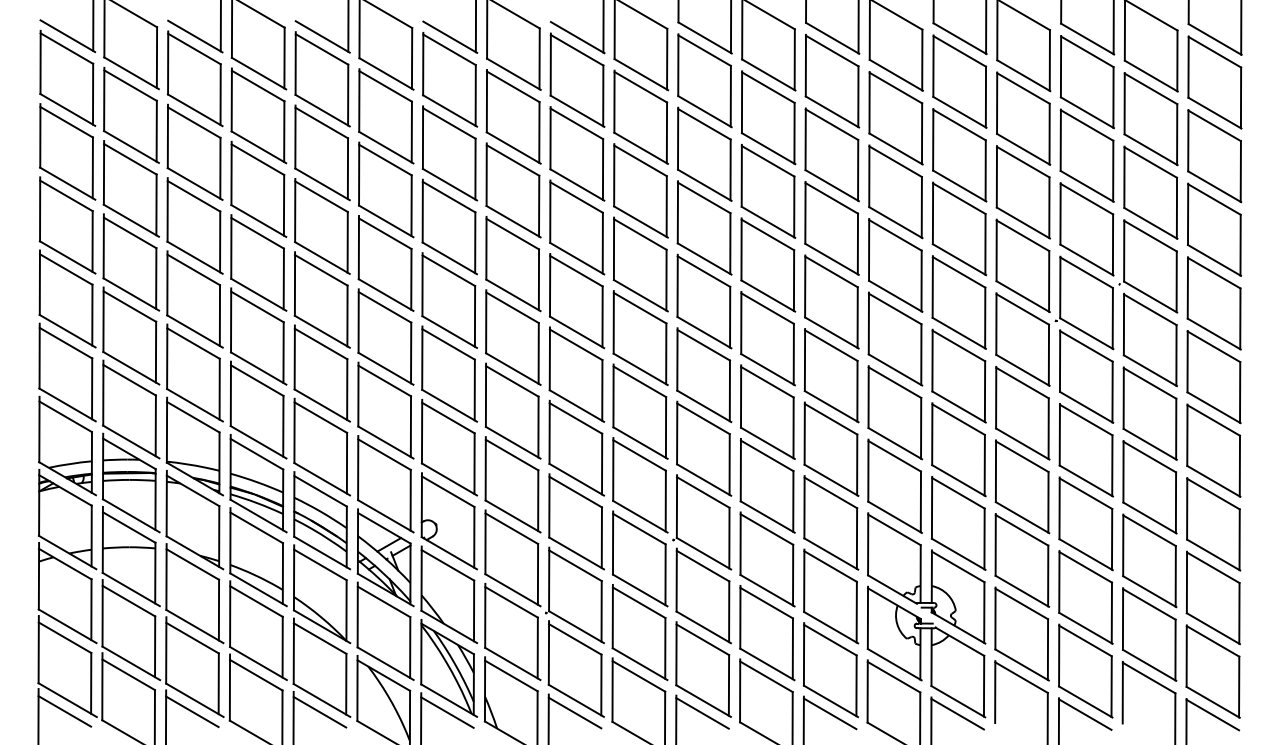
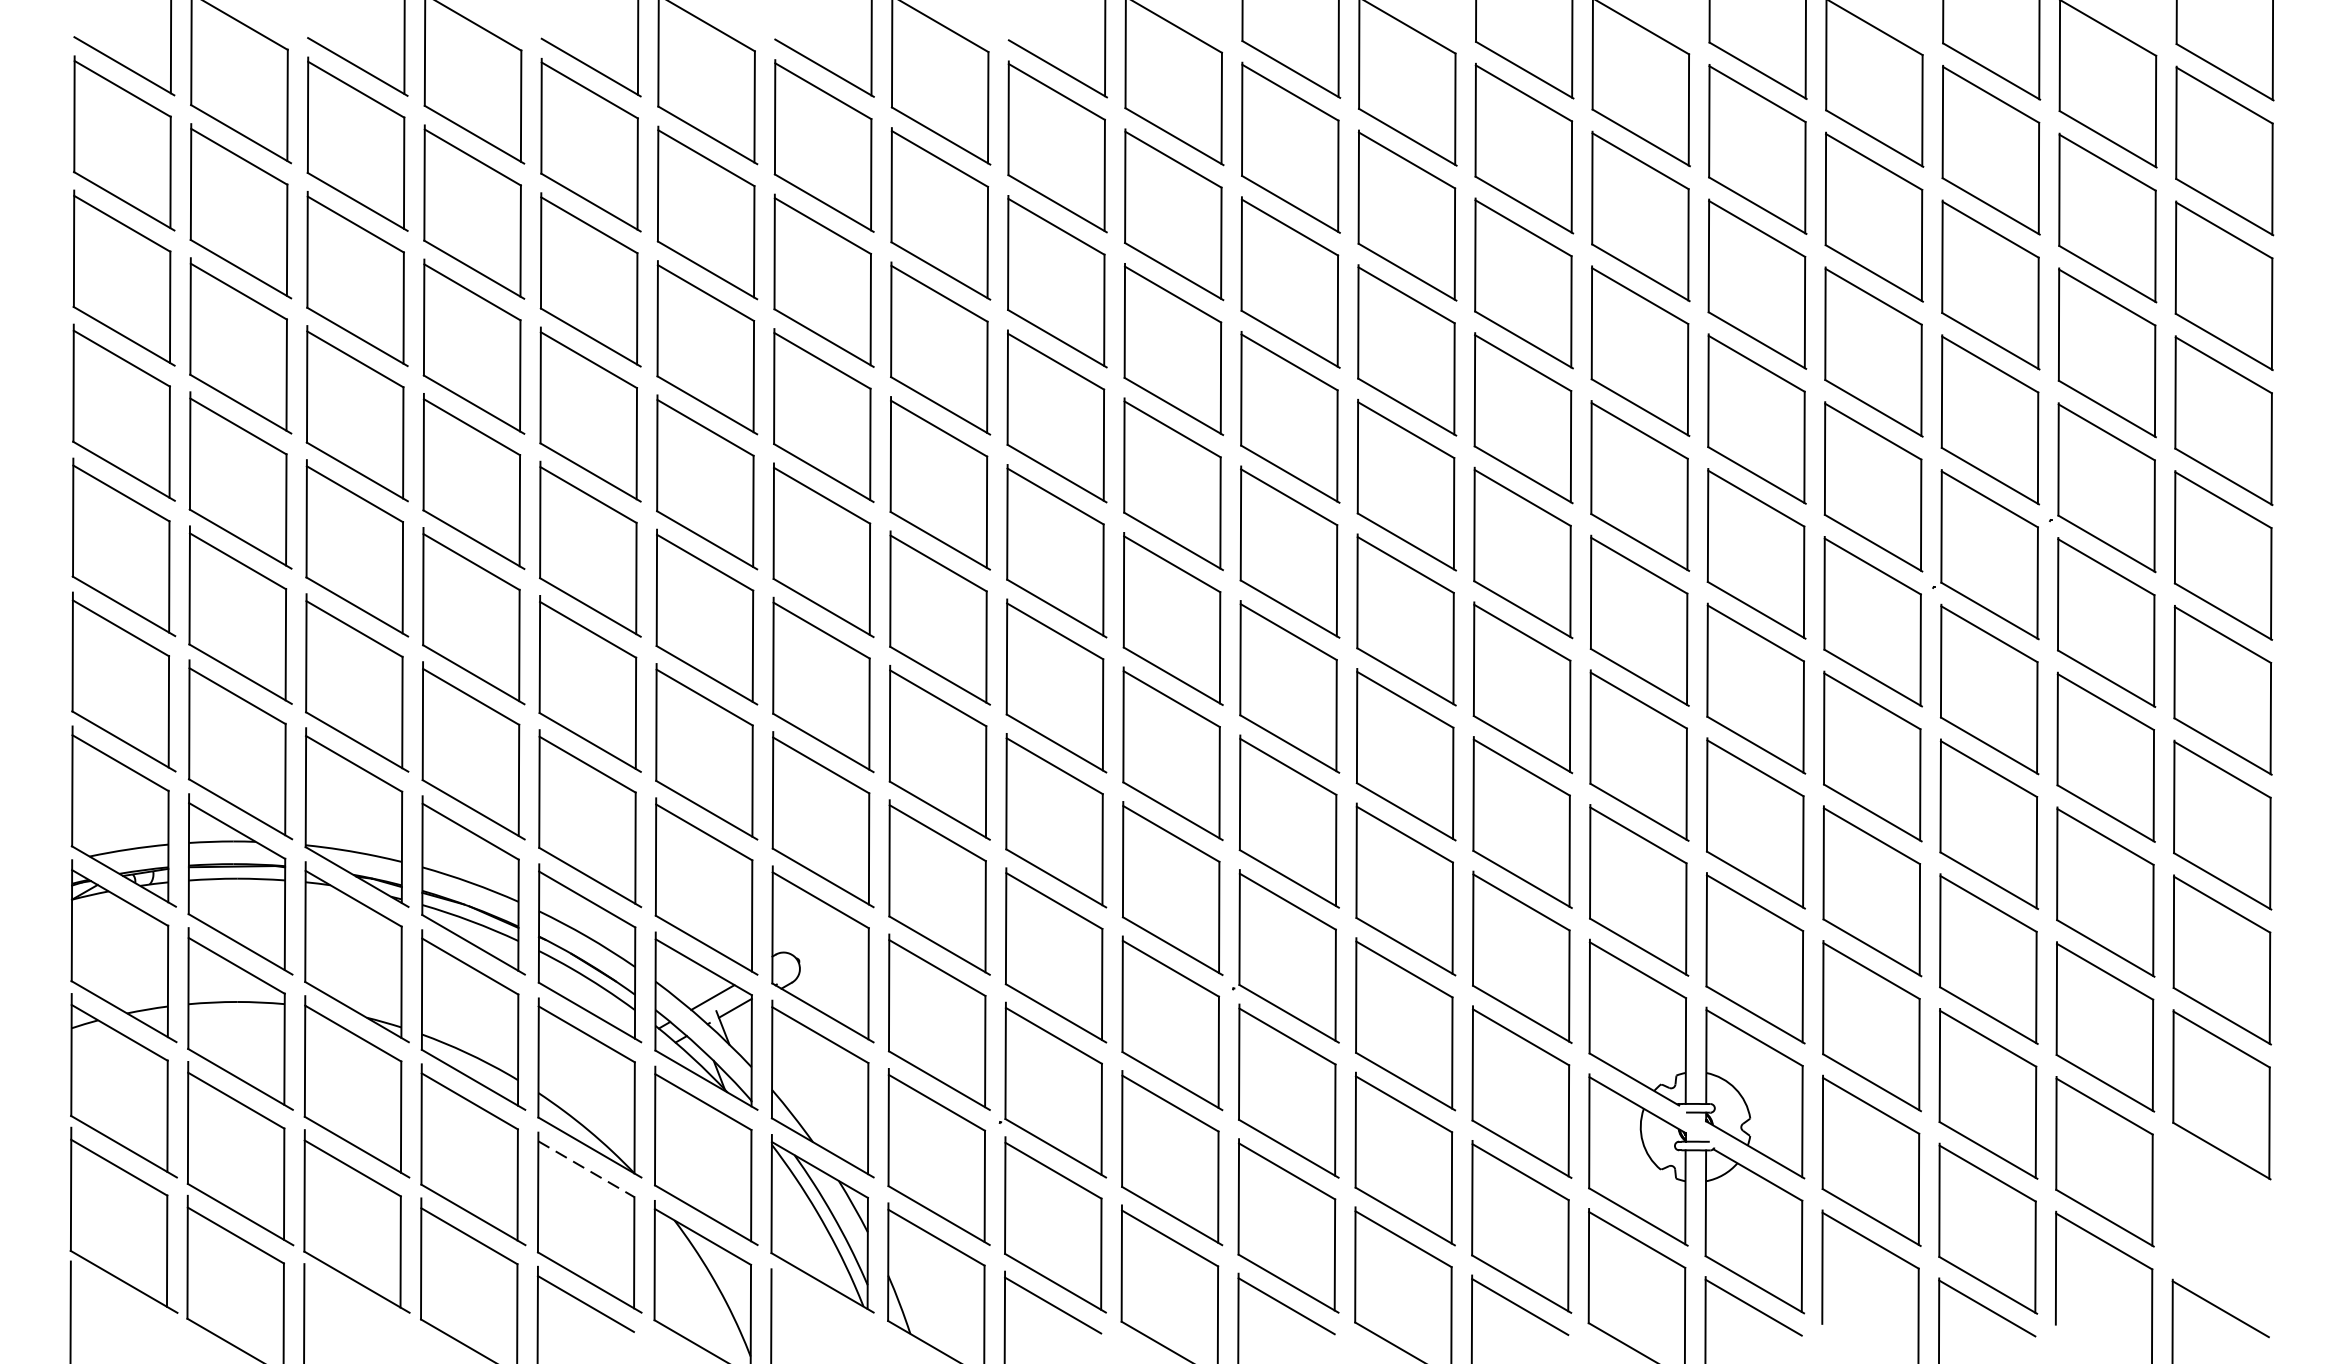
line: (320, 638) -> (586, 1169), solid -> dashed
part: (1212, 671) -> (2220, 1229), removed
line: (64, 711) -> (118, 1302), removed
line: (192, 711) -> (352, 1302), removed
line: (447, 712) -> (819, 1304), removed

